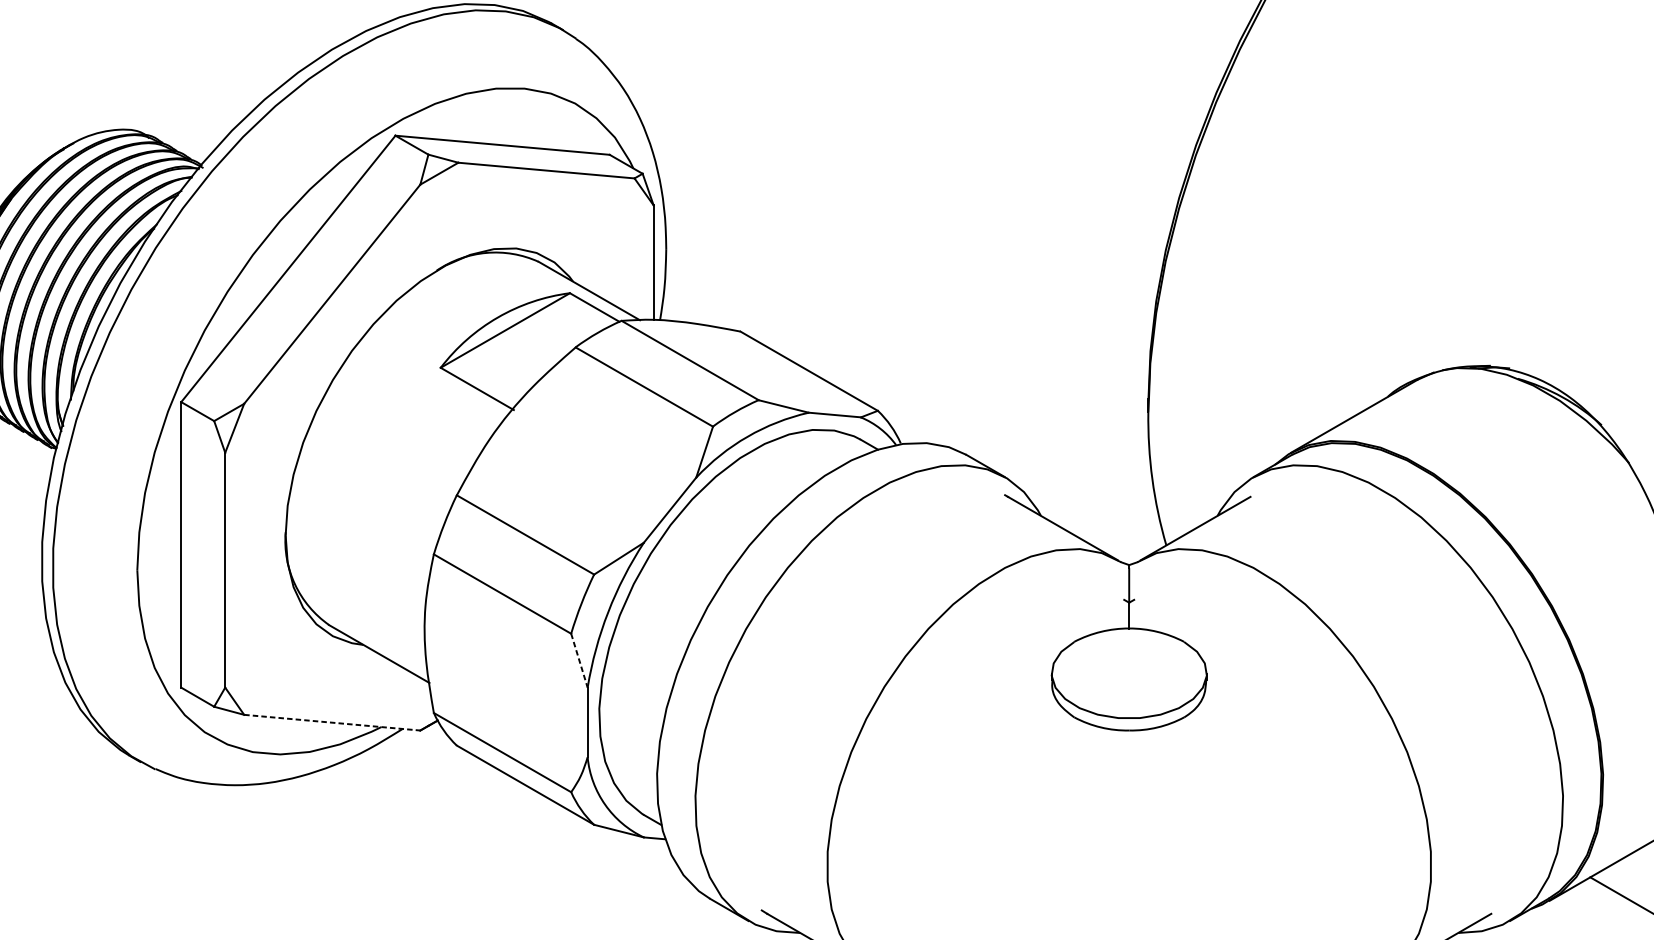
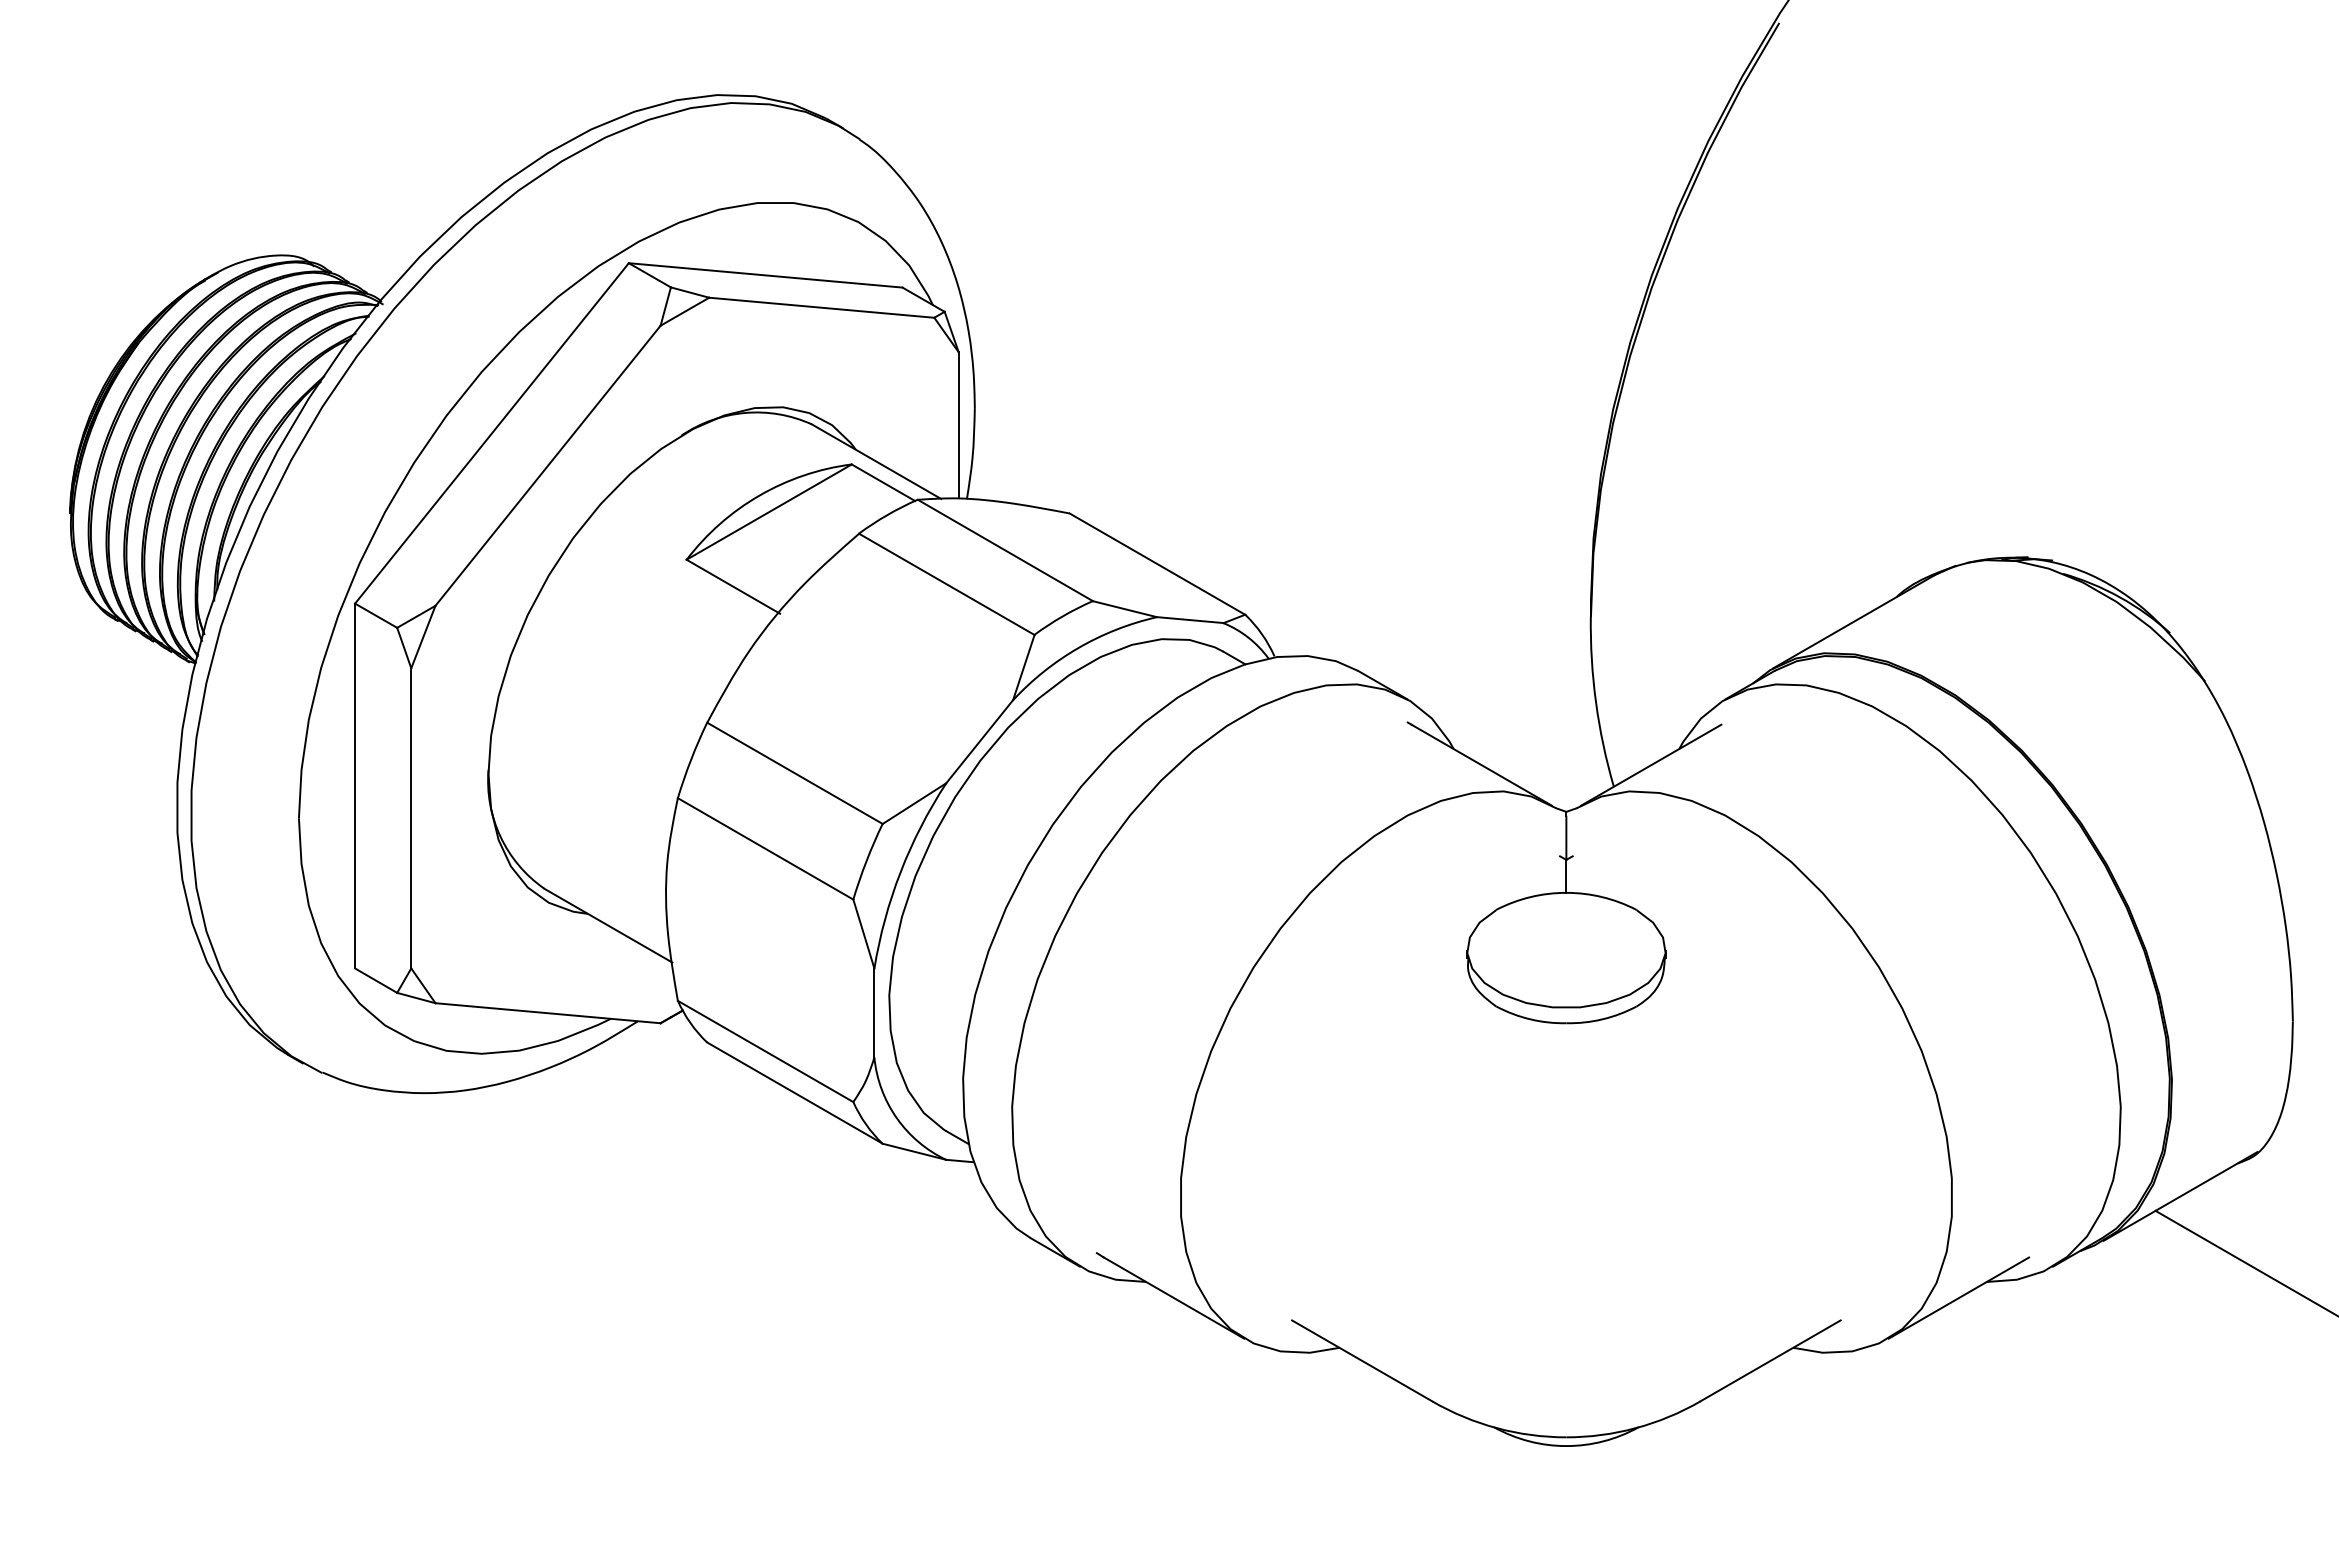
line: (579, 661) -> (864, 934), dashed -> solid
line: (332, 722) -> (548, 1013), dashed -> solid

